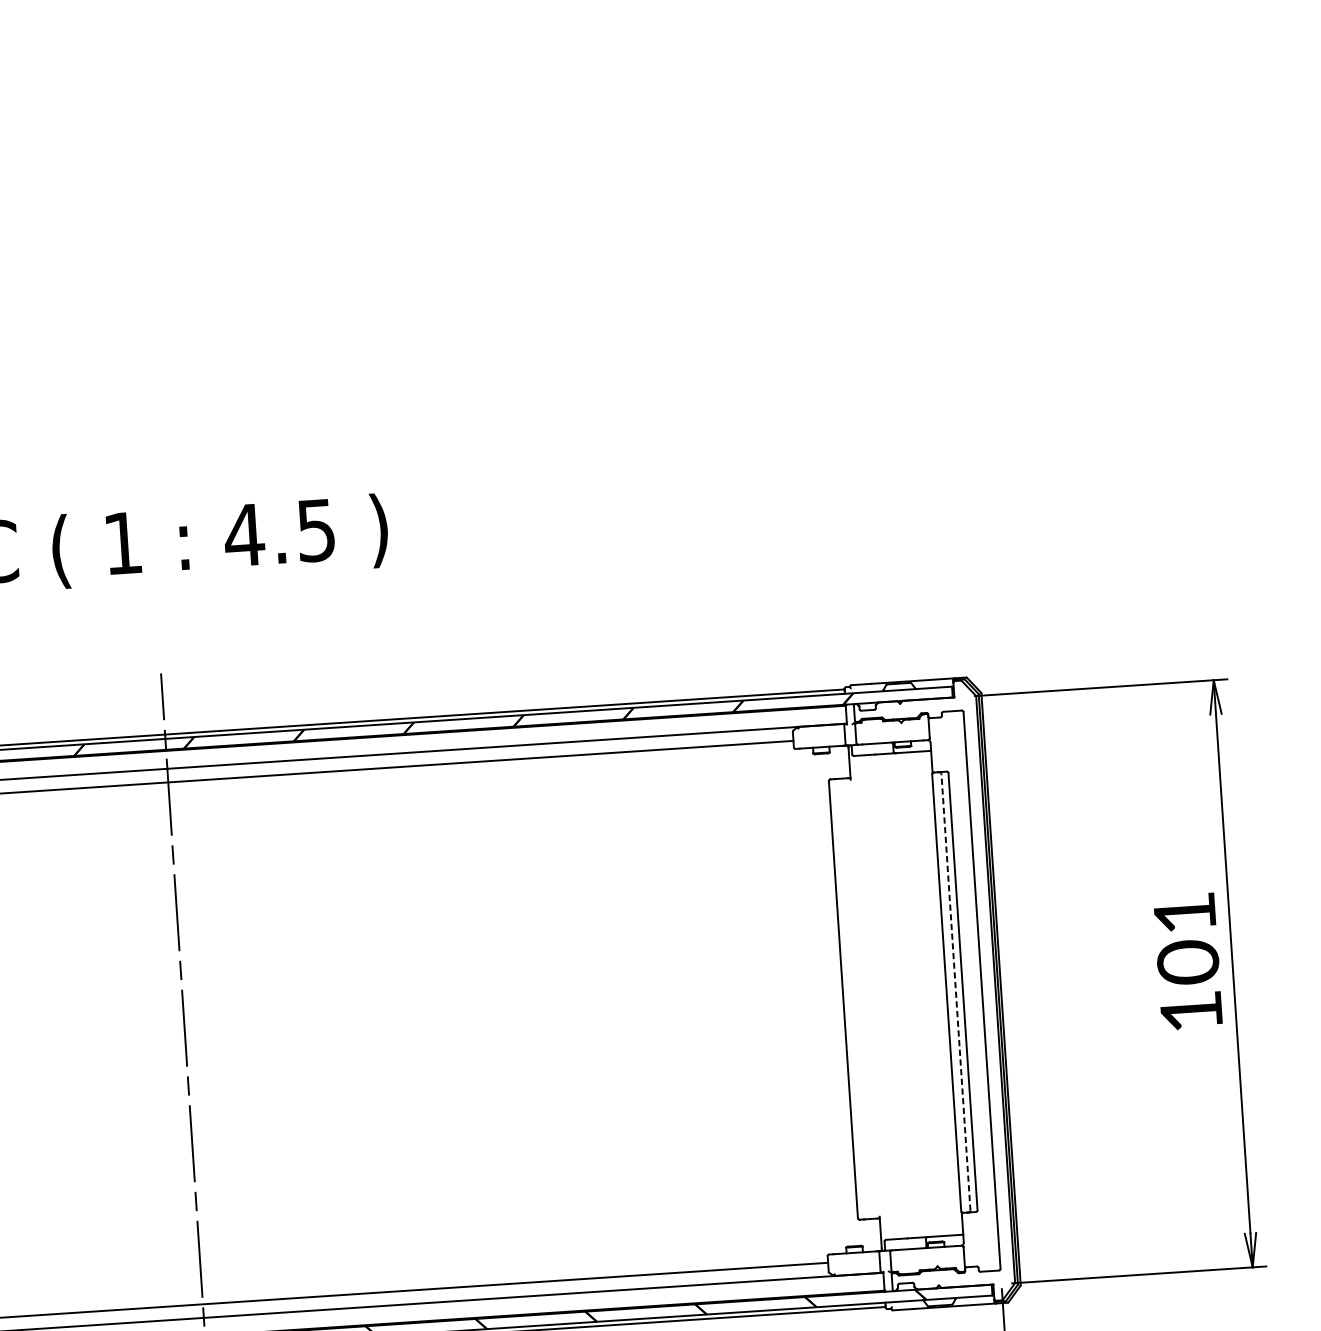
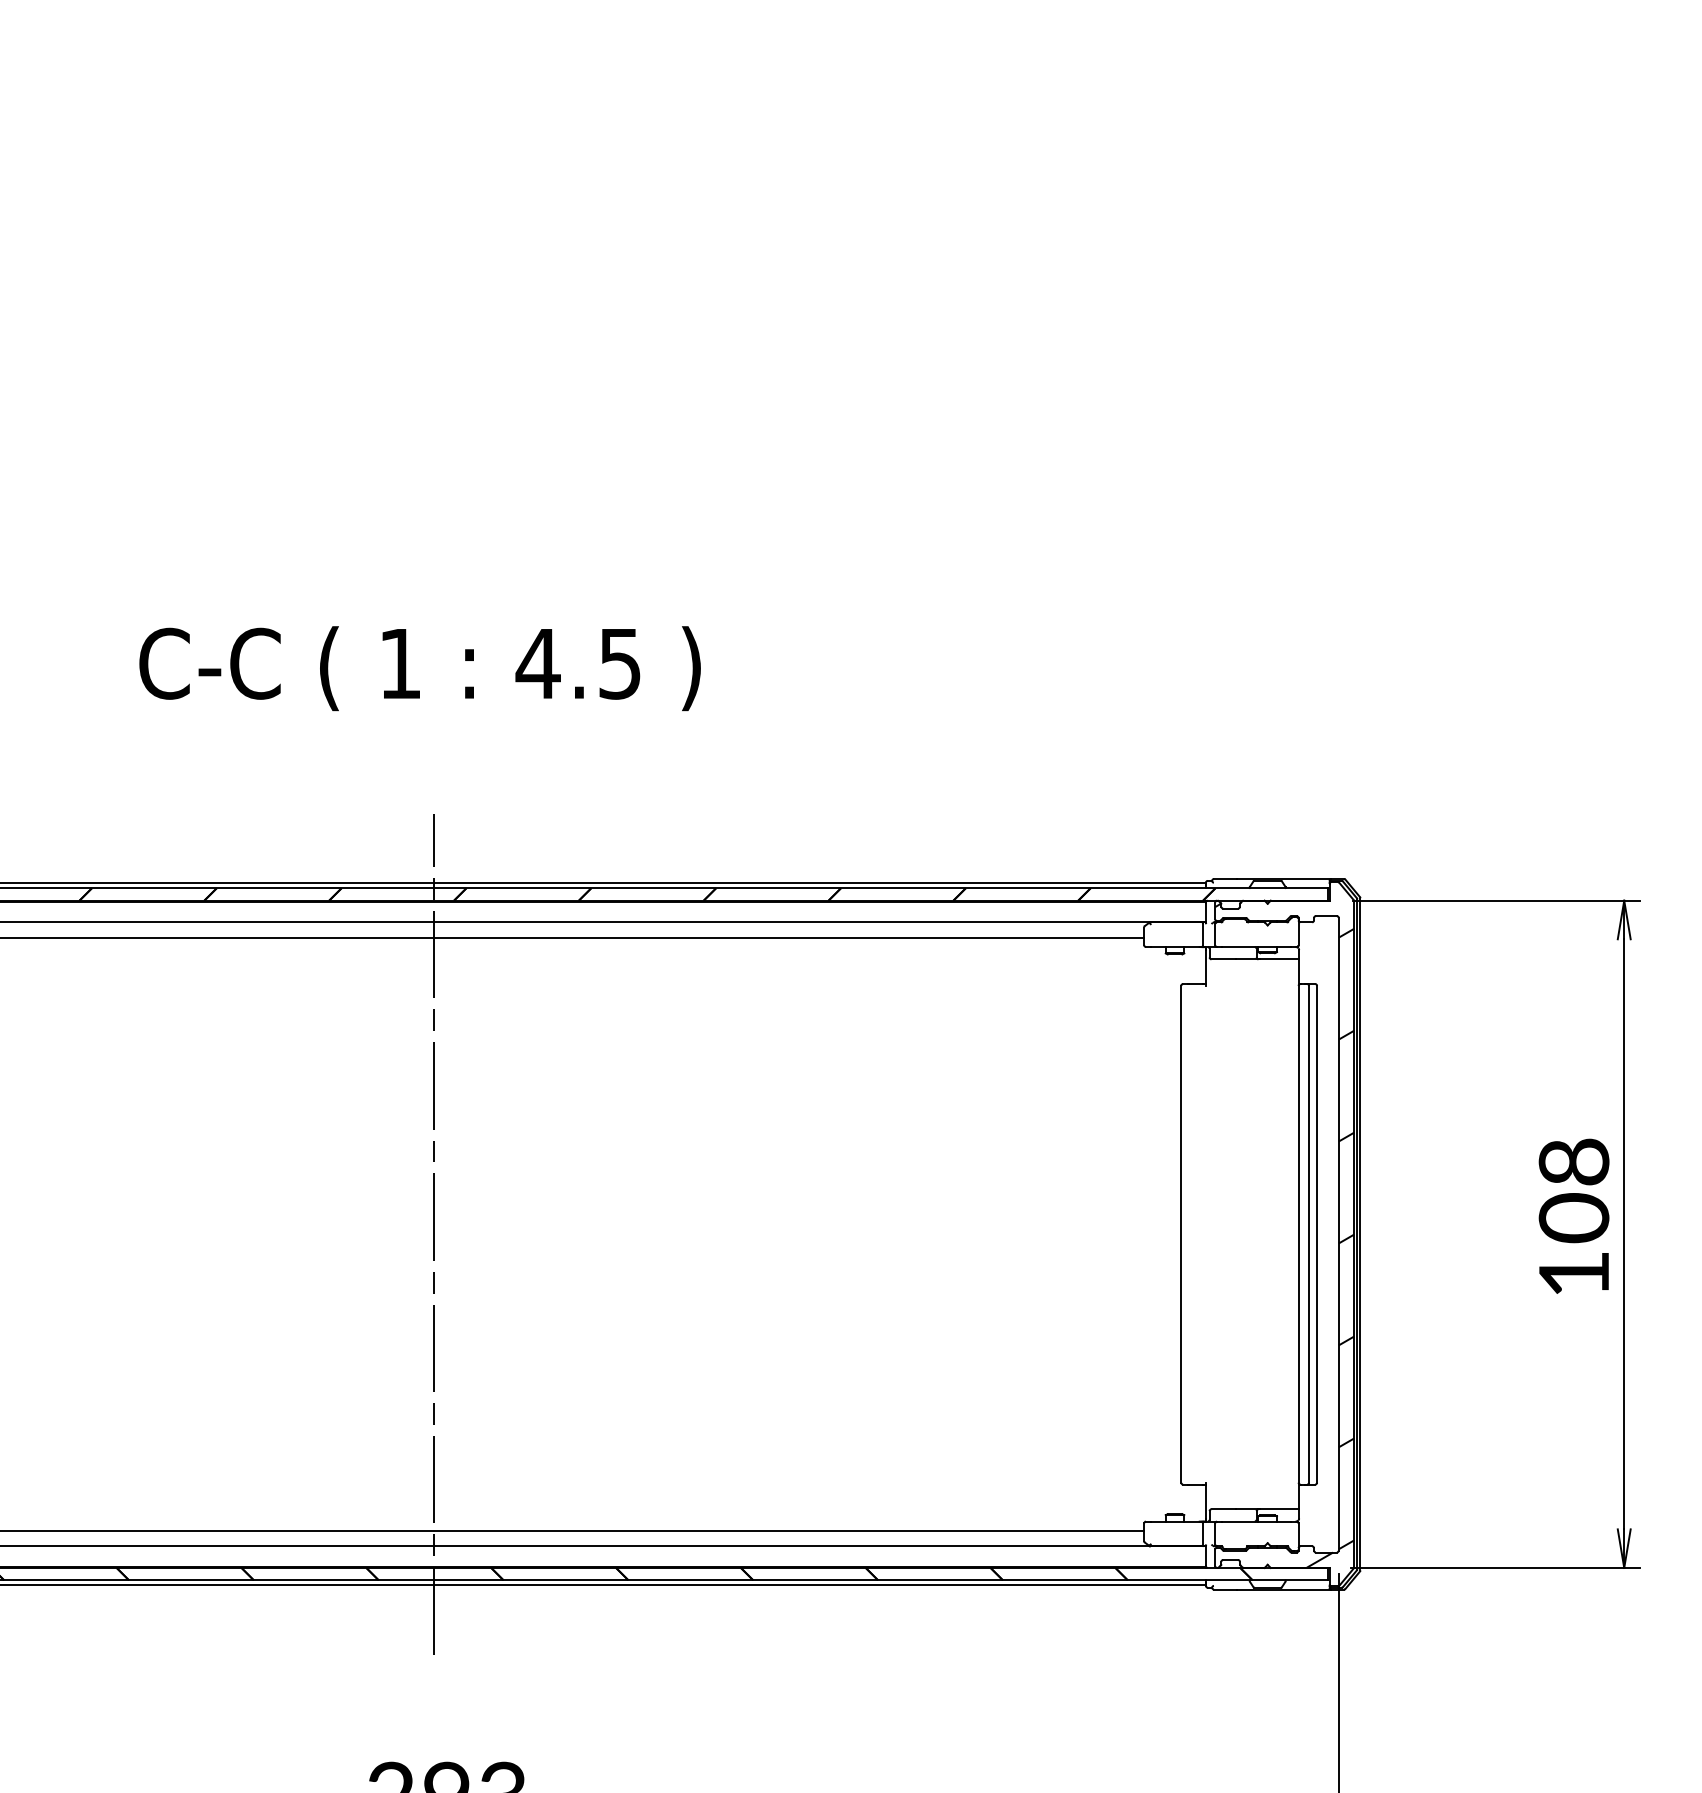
text: (1184, 912) -> (1573, 1161), 101 -> 108
line: (956, 991) -> (1309, 1233), dashed -> solid
hatch: (934, 994) -> (1284, 1235), added

